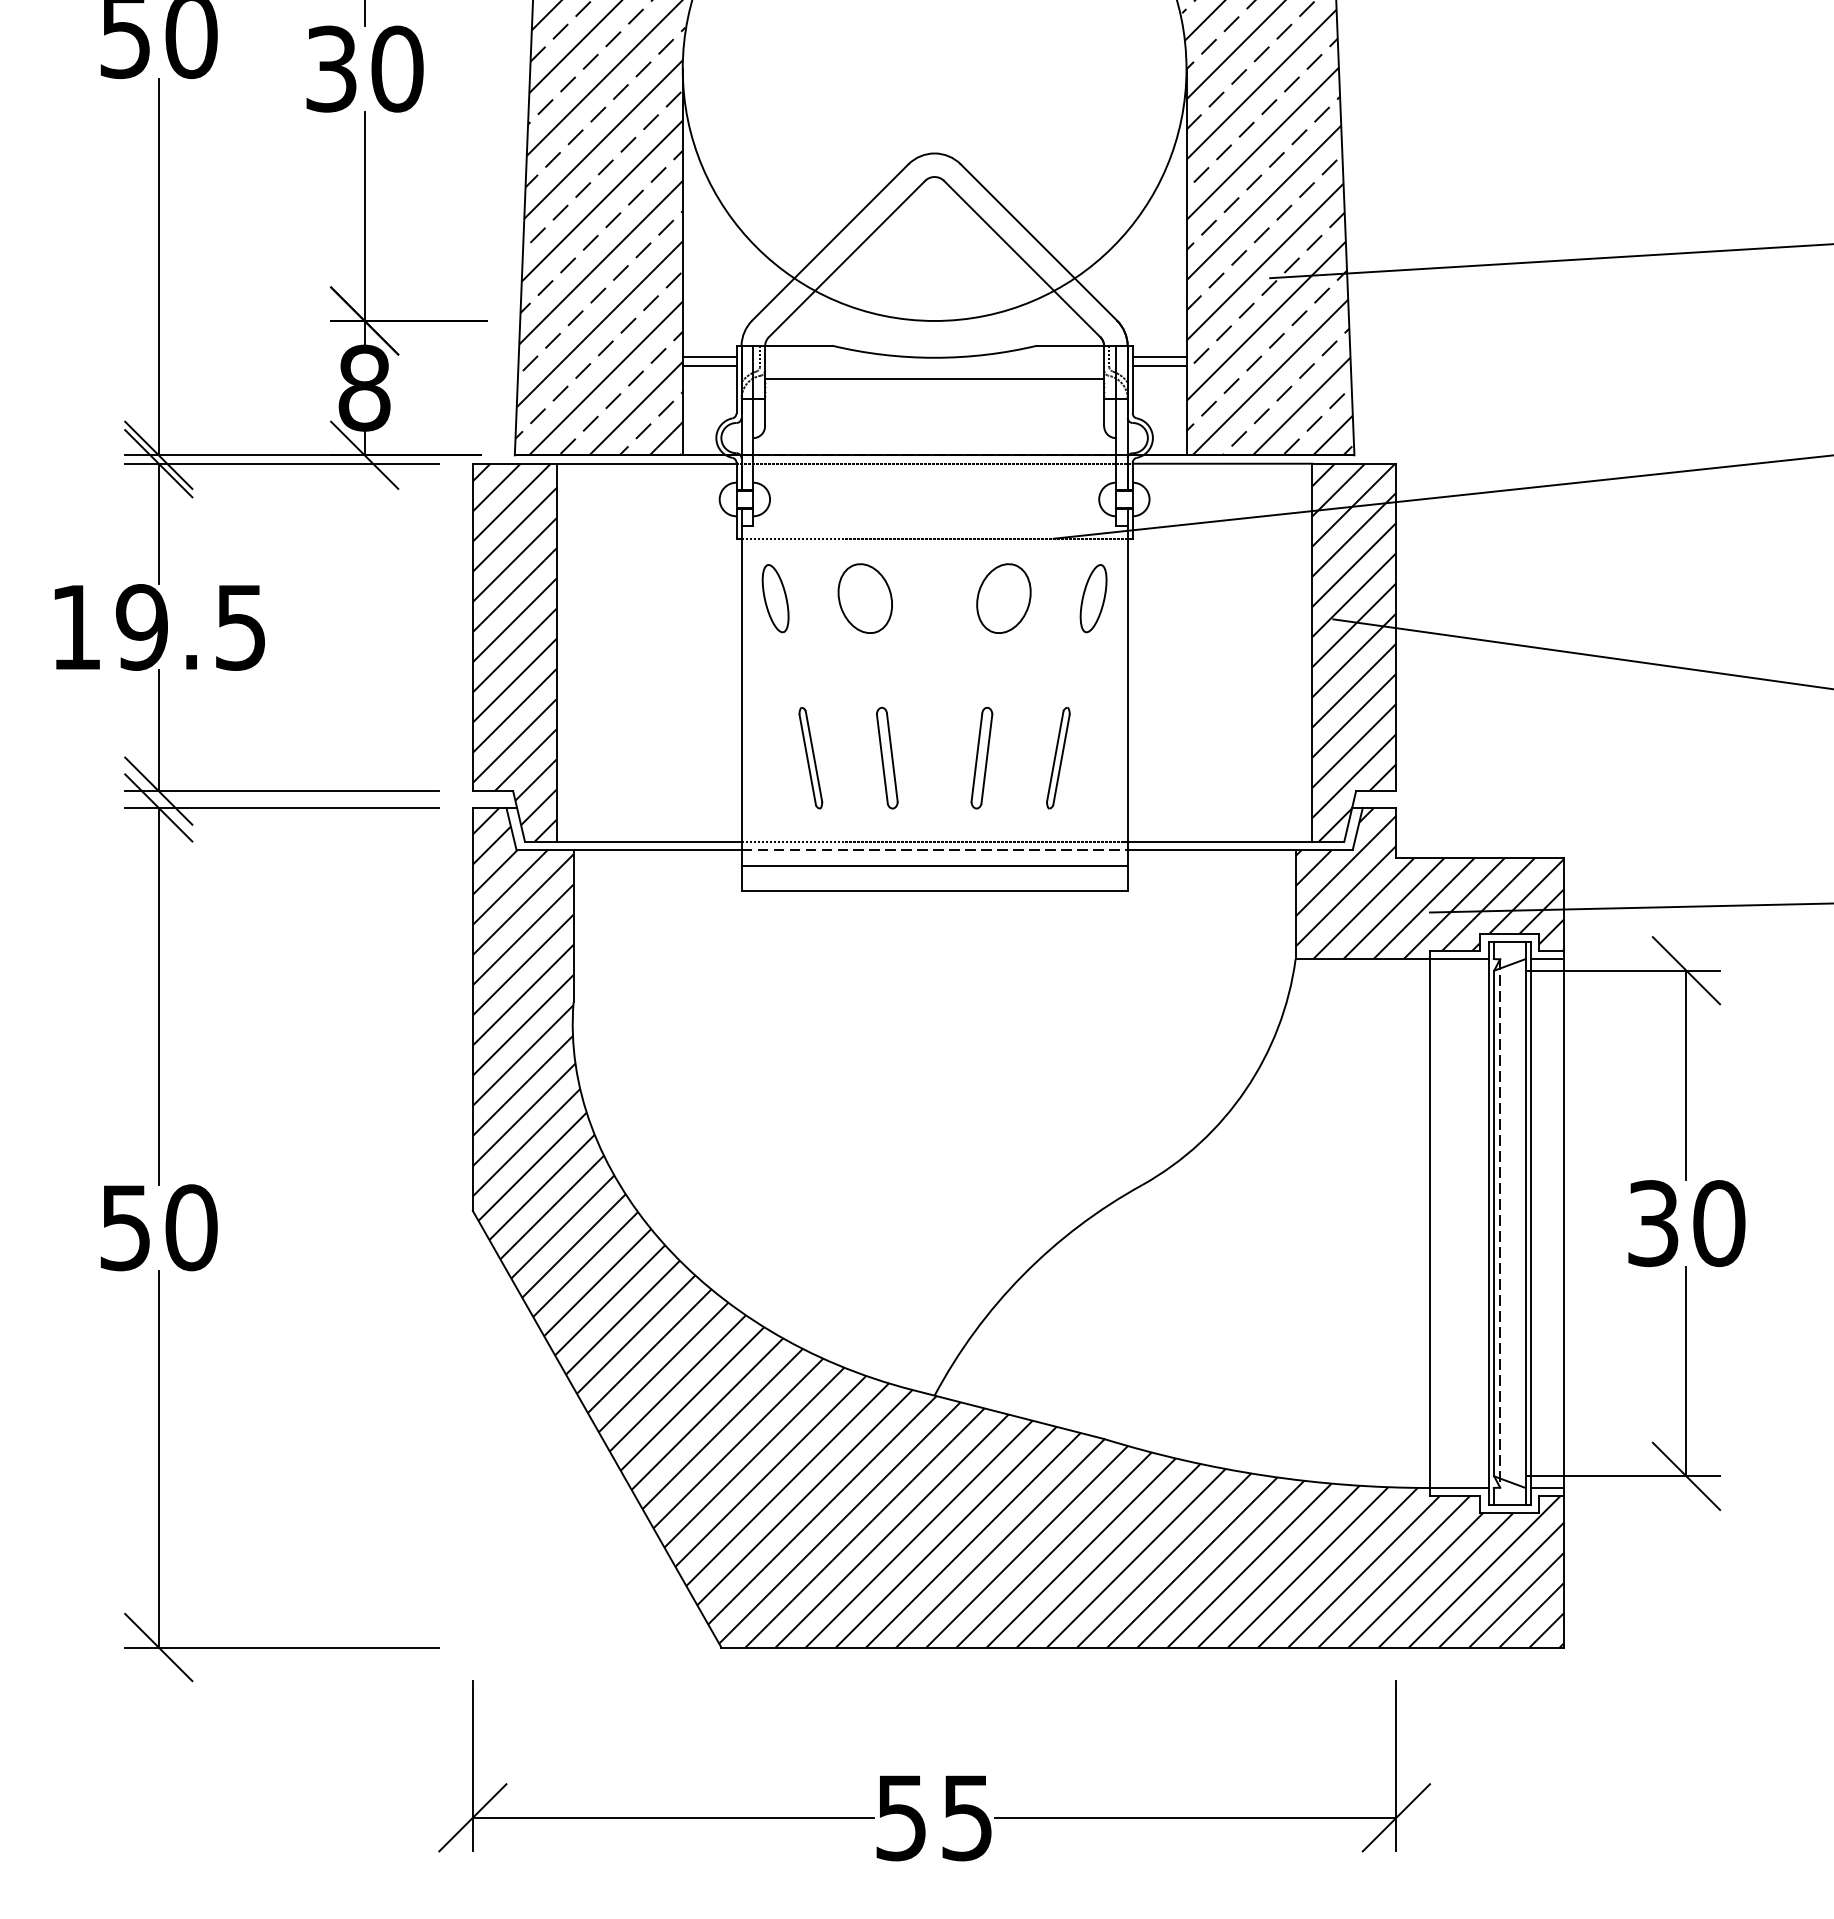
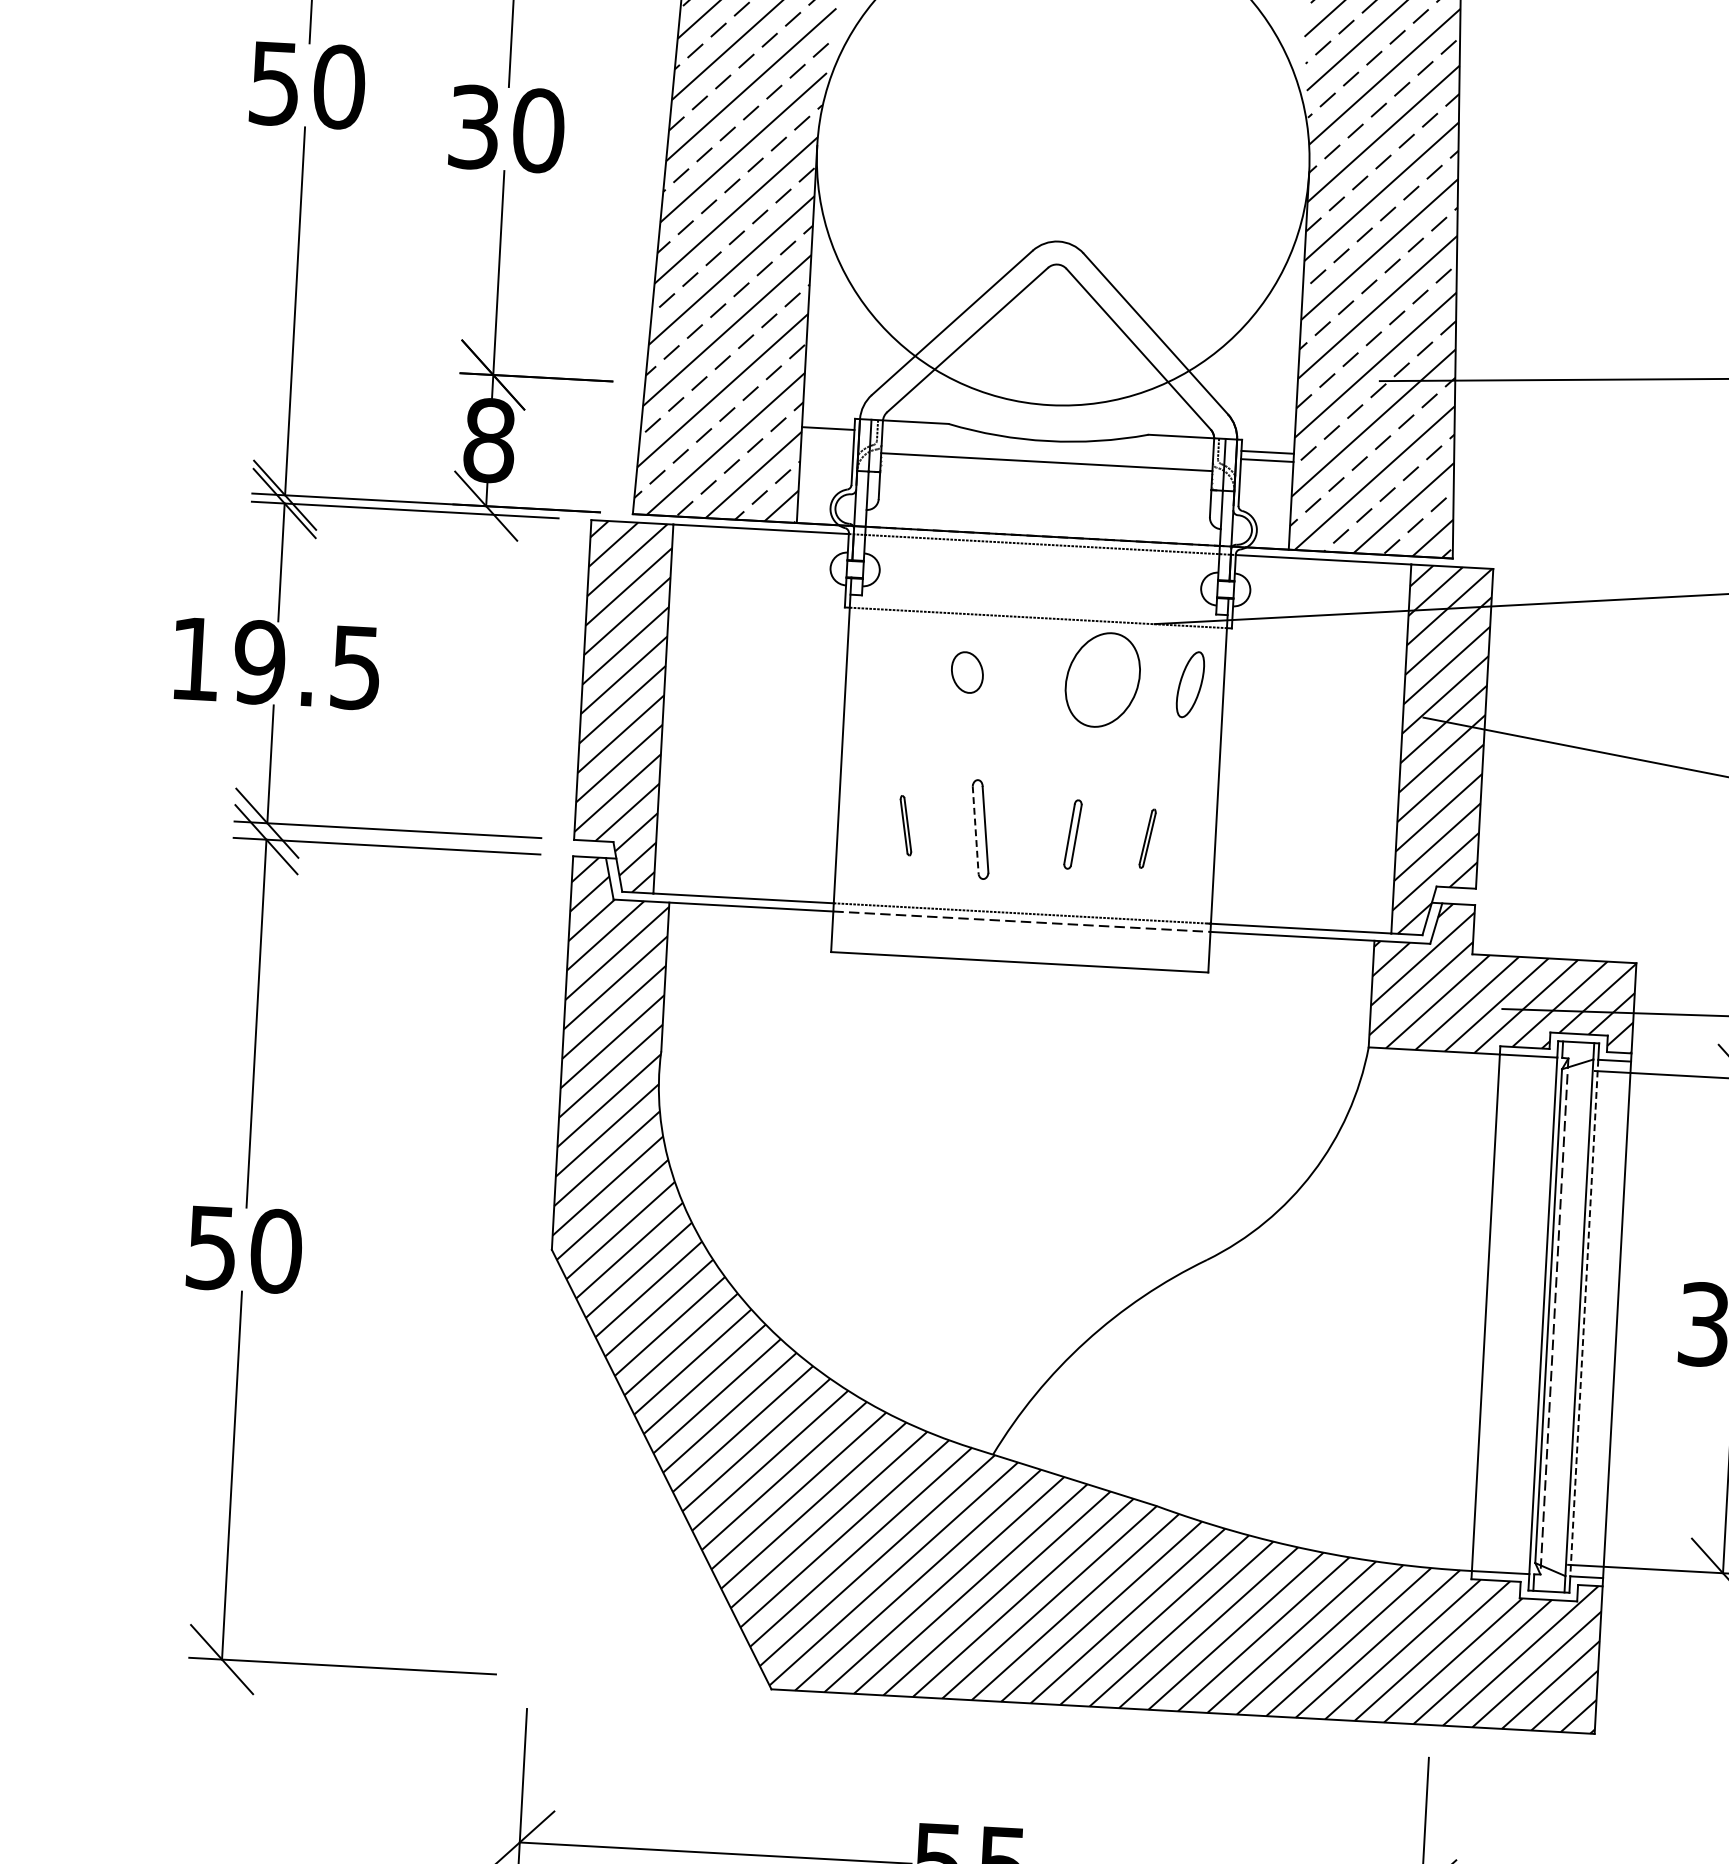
line: (709, 365) -> (827, 436), removed
part: (775, 598) -> (879, 667), removed
part: (864, 598) -> (966, 672), size x0.6
part: (1003, 598) -> (1102, 679), size x1.4
part: (981, 757) -> (1072, 833), size x0.7
part: (810, 758) -> (905, 825), size x0.6
part: (1058, 758) -> (1147, 838), size x0.6
line: (882, 759) -> (975, 830), solid -> dashed
line: (934, 866) -> (1020, 937), removed
line: (1530, 1224) -> (1584, 1319), solid -> dashed

